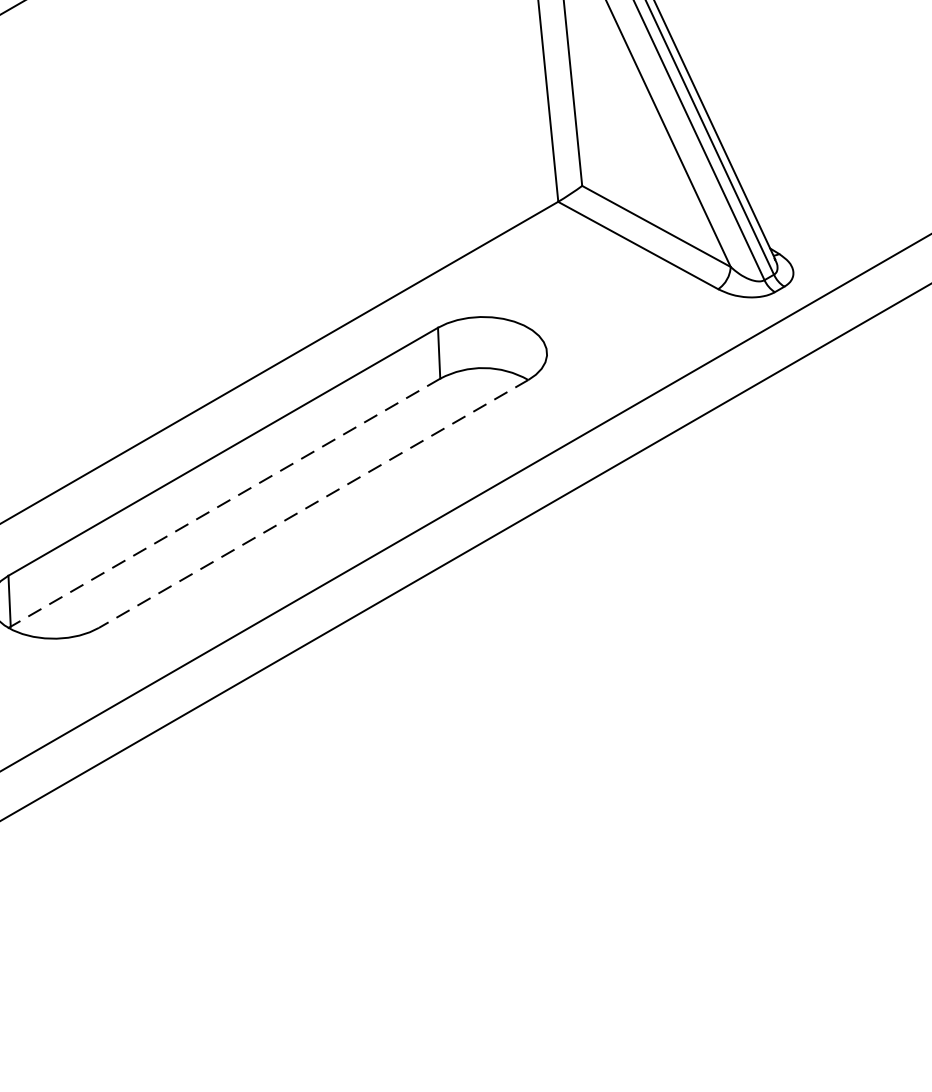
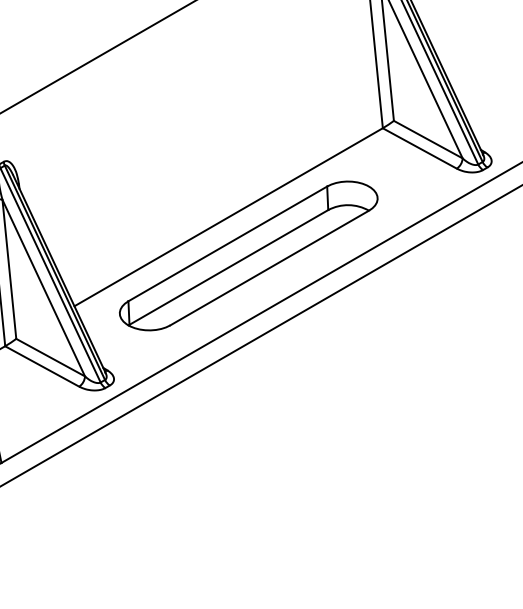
line: (224, 502) -> (228, 267), dashed -> solid
line: (313, 504) -> (269, 268), dashed -> solid

